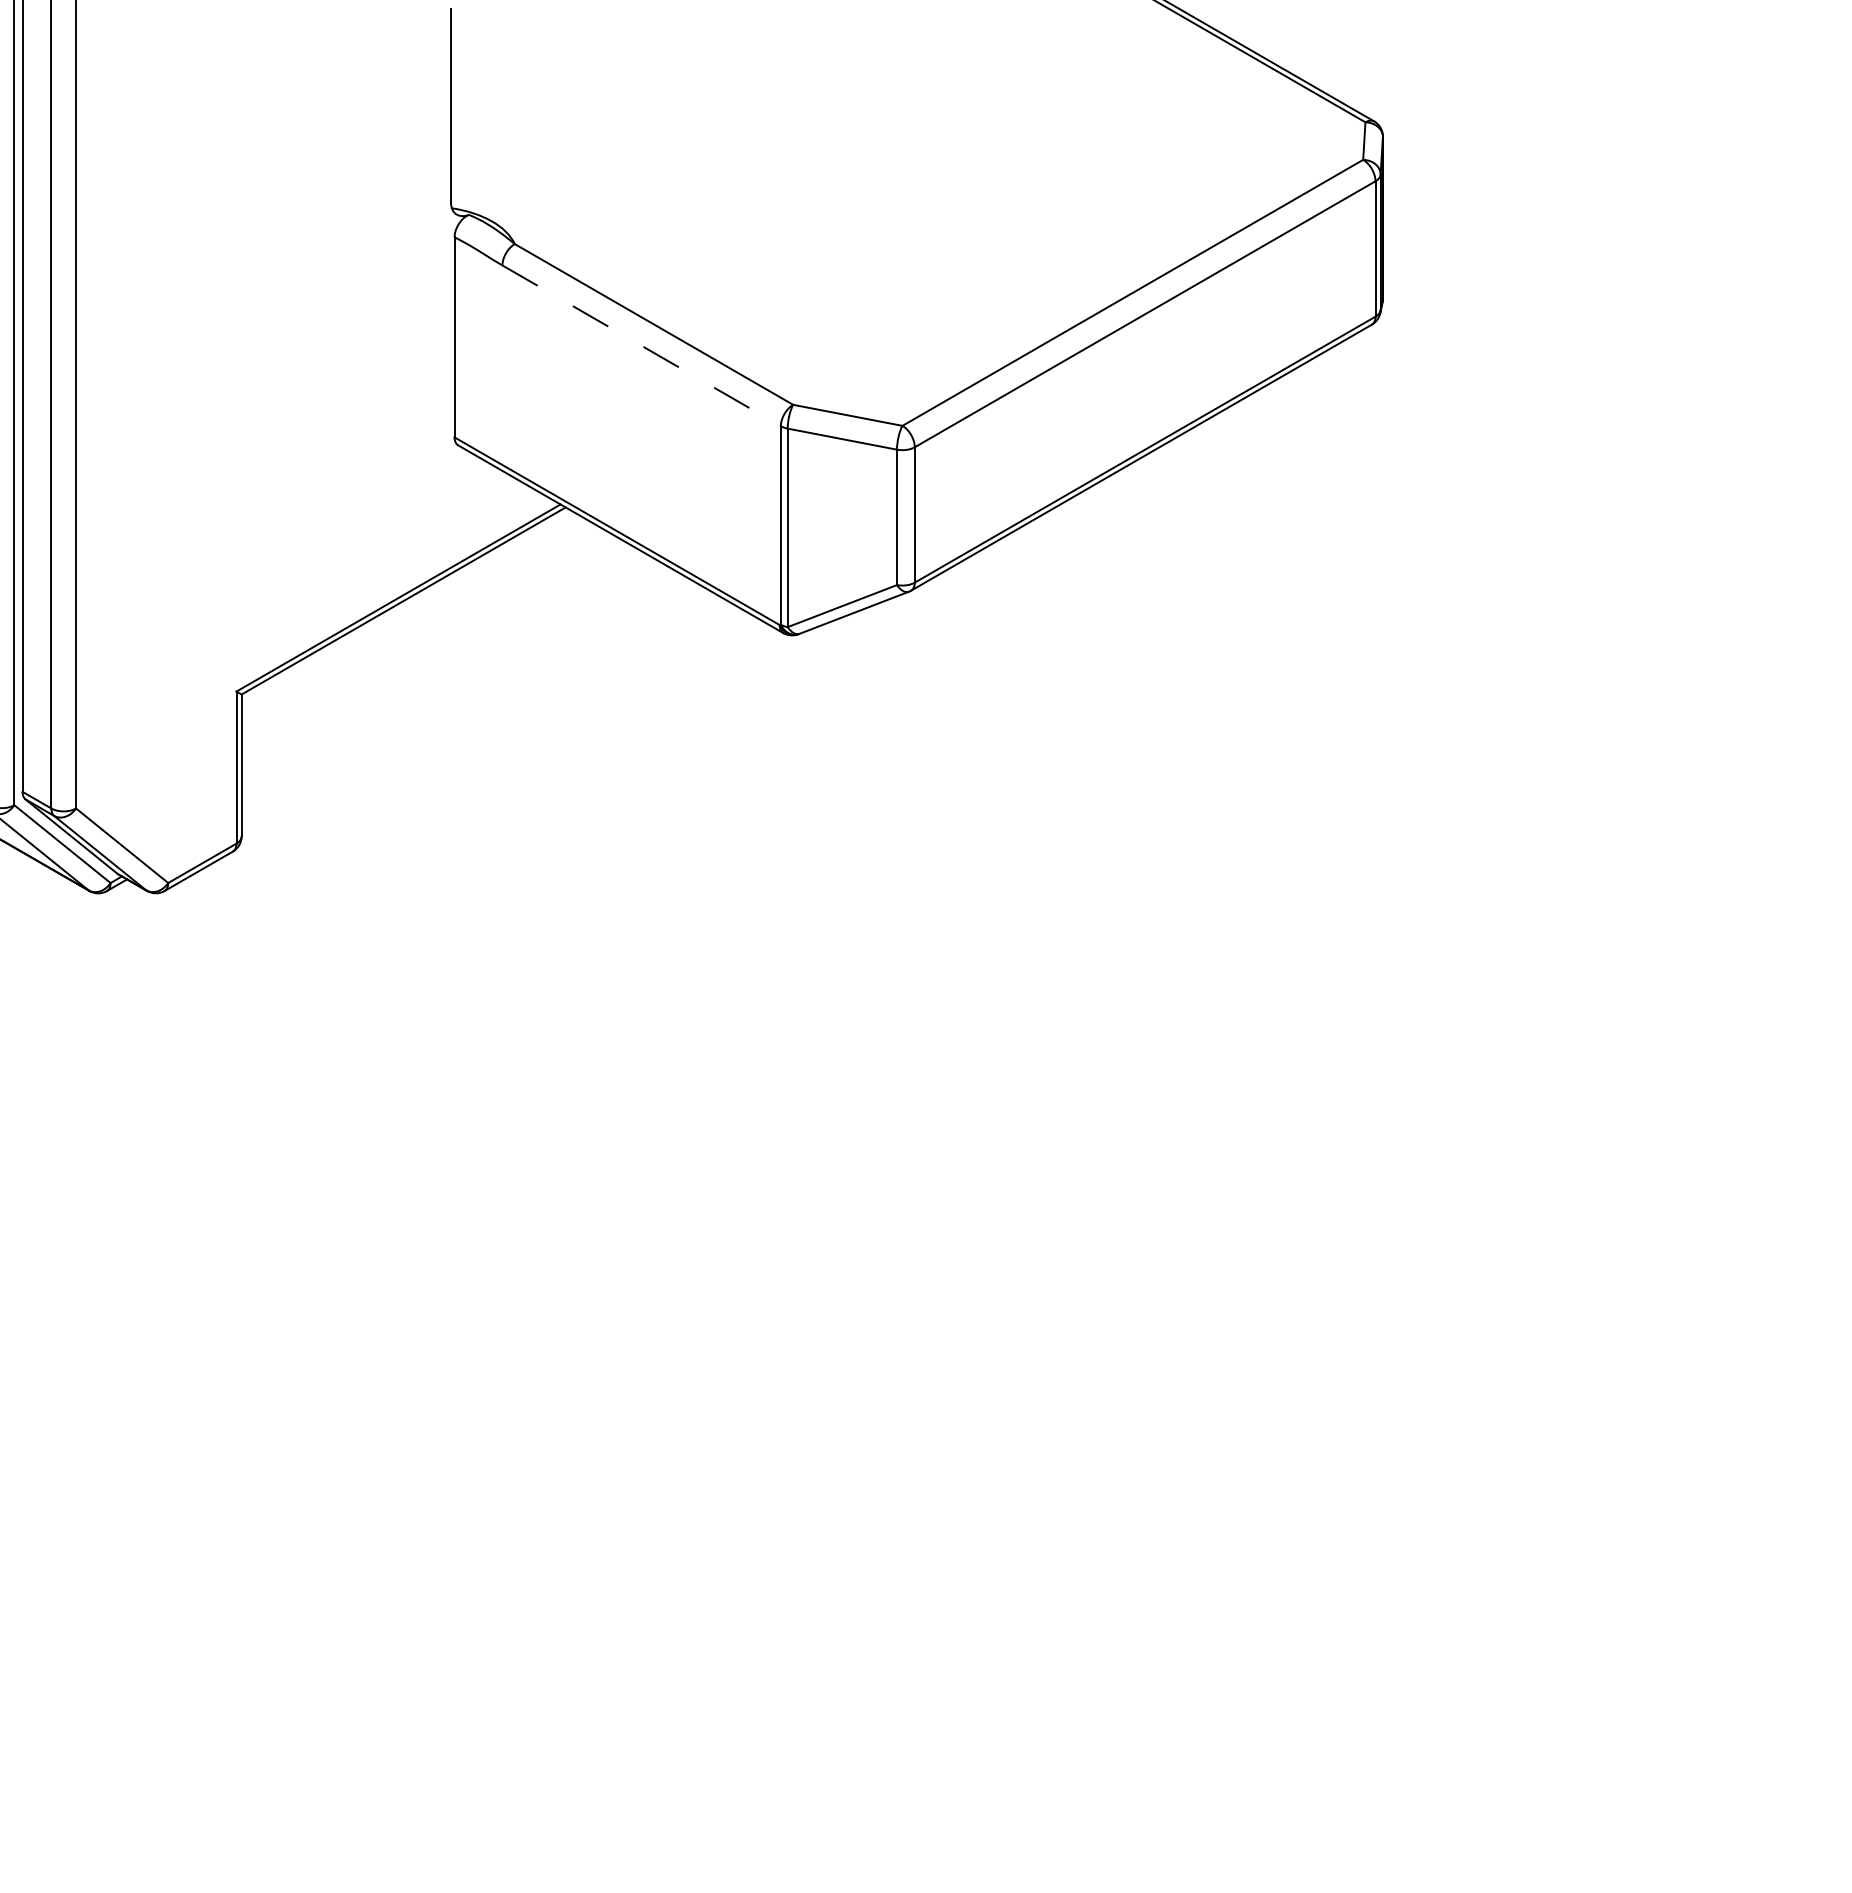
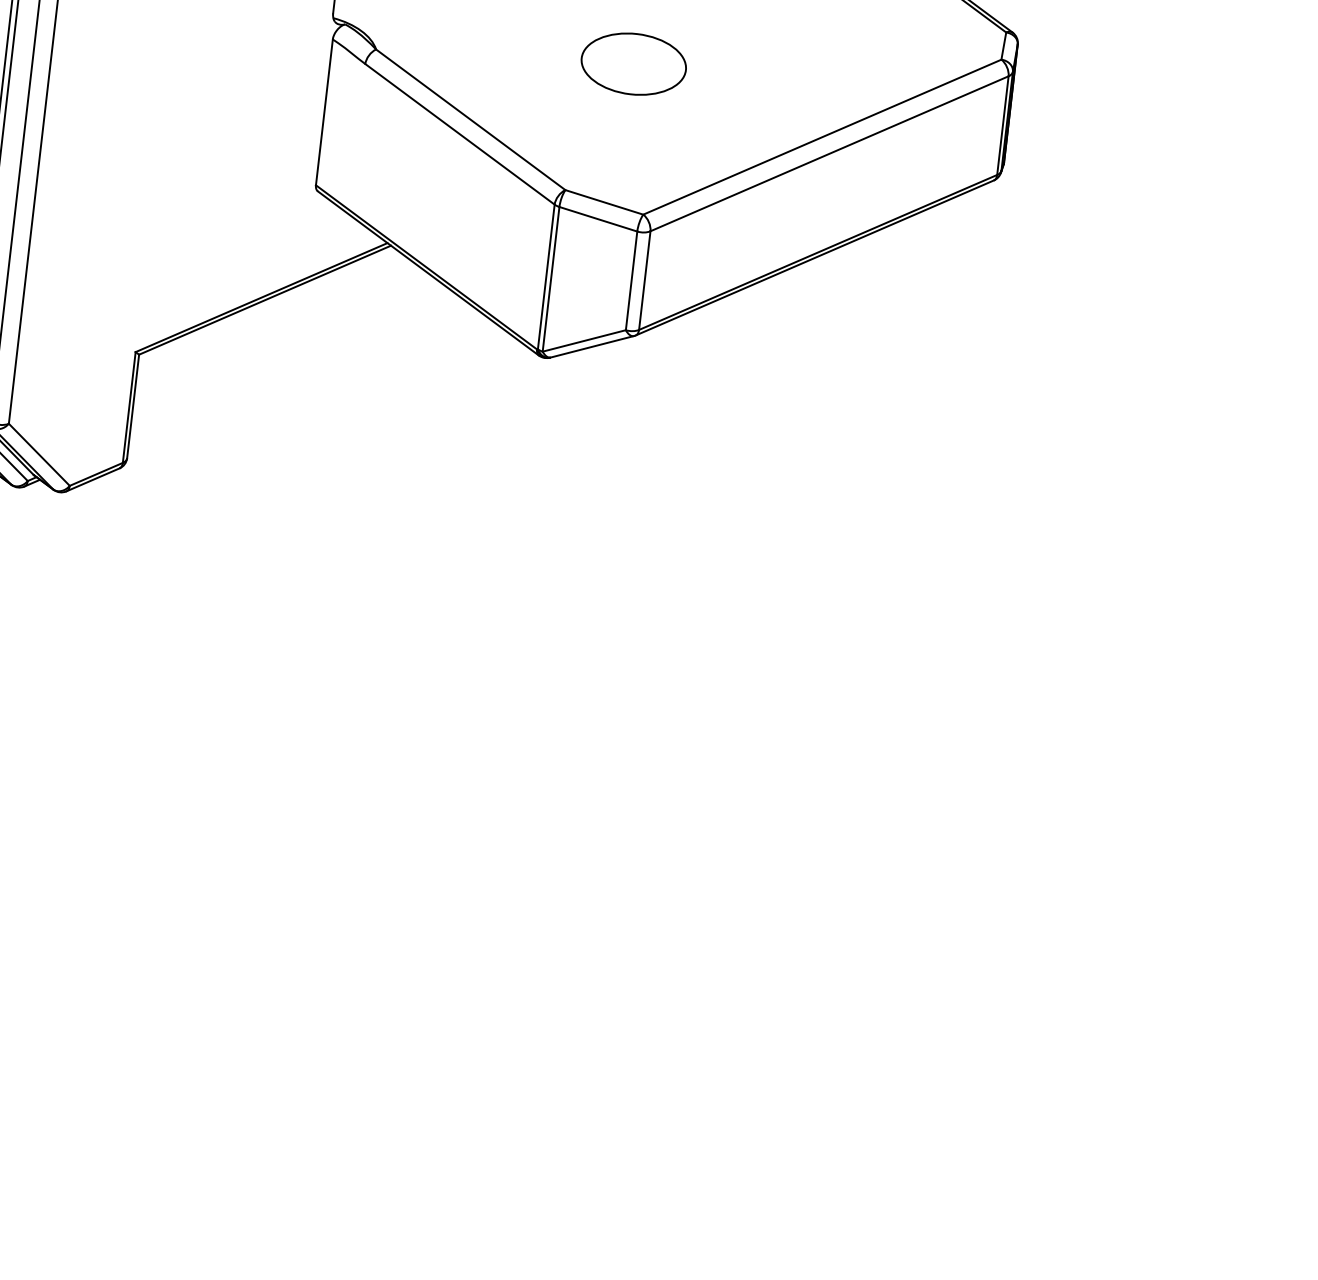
part: (865, 223) -> (633, 64), added
line: (641, 345) -> (459, 134), dashed -> solid

